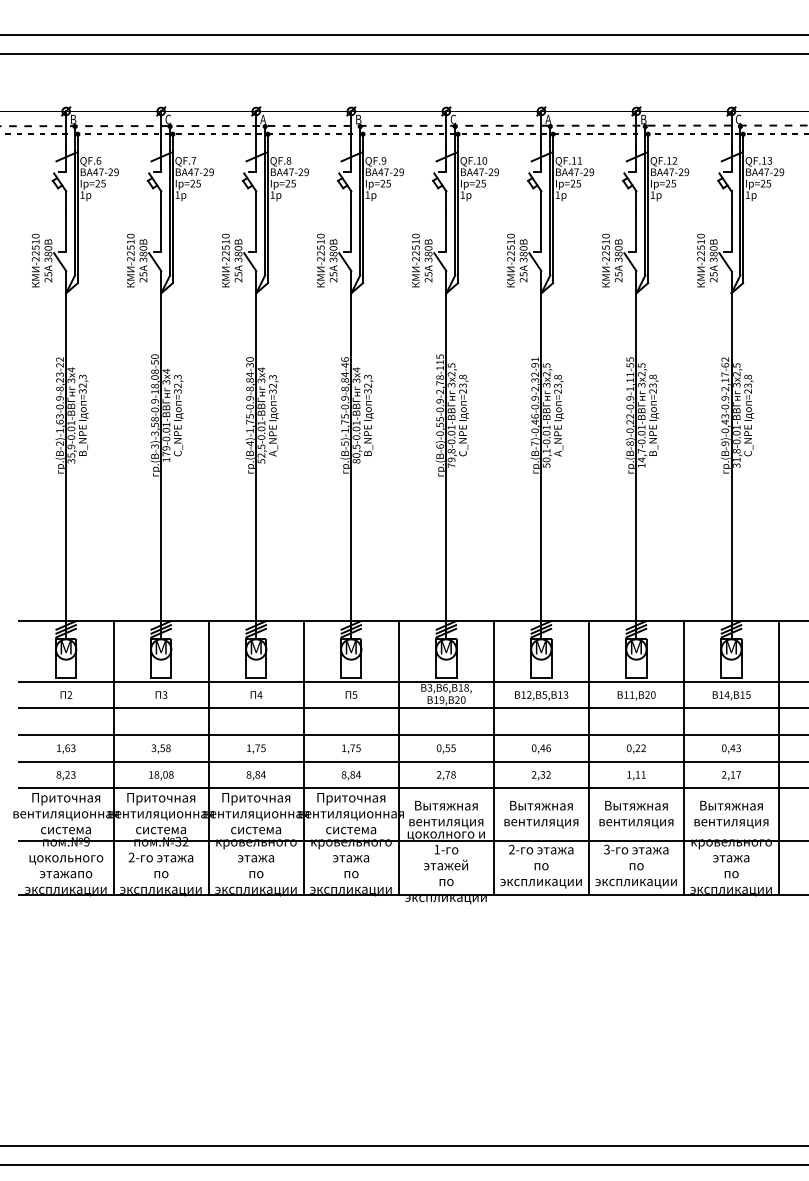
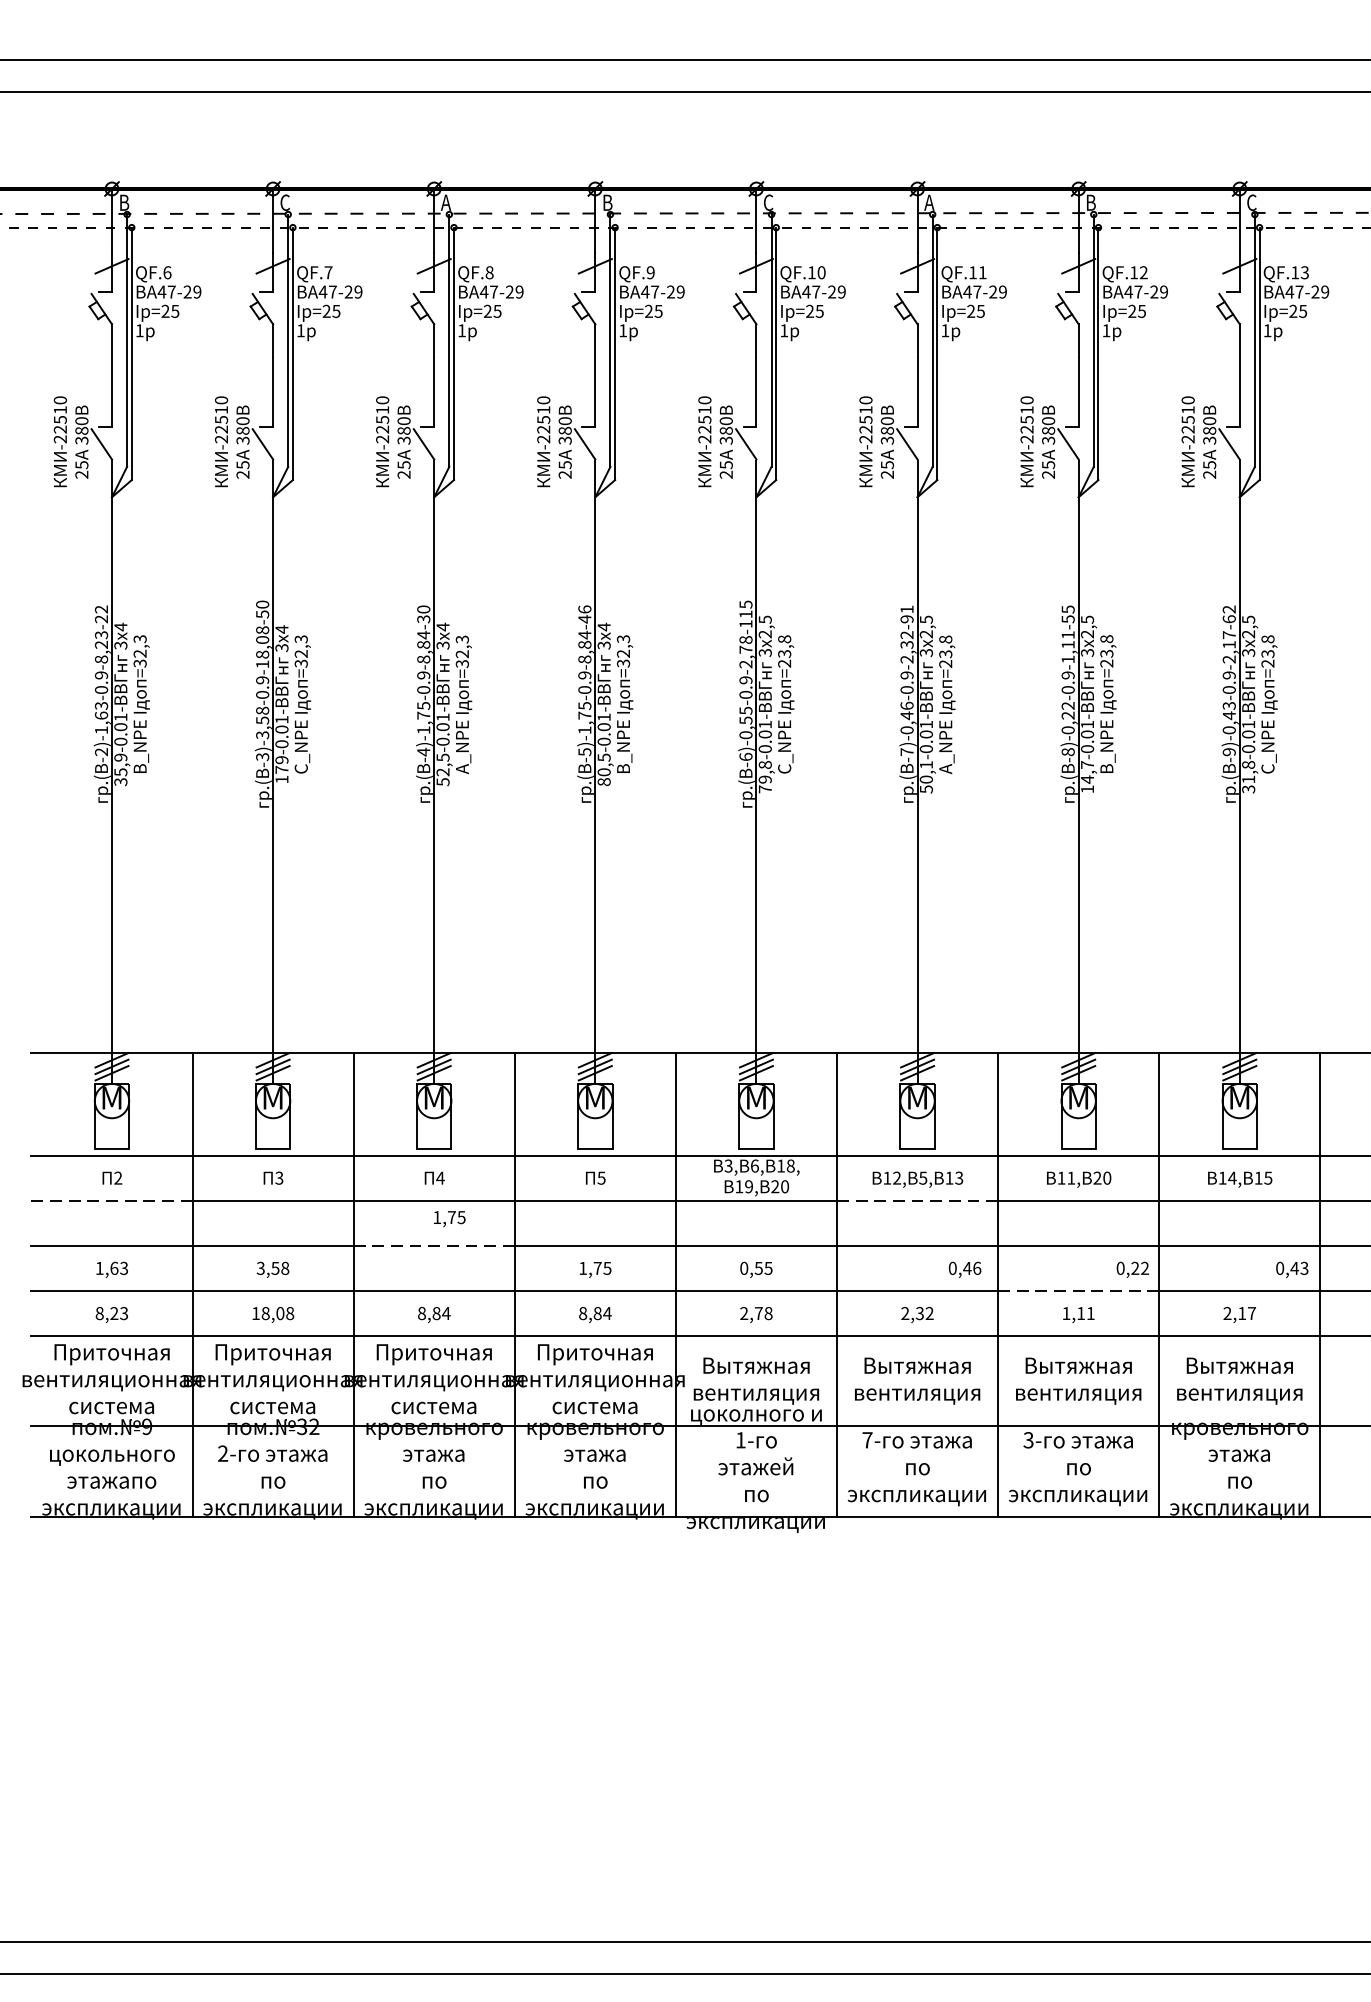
line: (66, 708) -> (112, 1201), solid -> dashed
line: (541, 708) -> (917, 1201), solid -> dashed
line: (256, 734) -> (434, 1245), solid -> dashed
text: (256, 748) -> (449, 1217), moved
text: (540, 748) -> (963, 1268), moved
text: (636, 748) -> (1133, 1268), moved
text: (731, 748) -> (1292, 1268), moved
line: (636, 761) -> (1078, 1290), solid -> dashed
text: (511, 849) -> (866, 1440), 2- -> 7-

